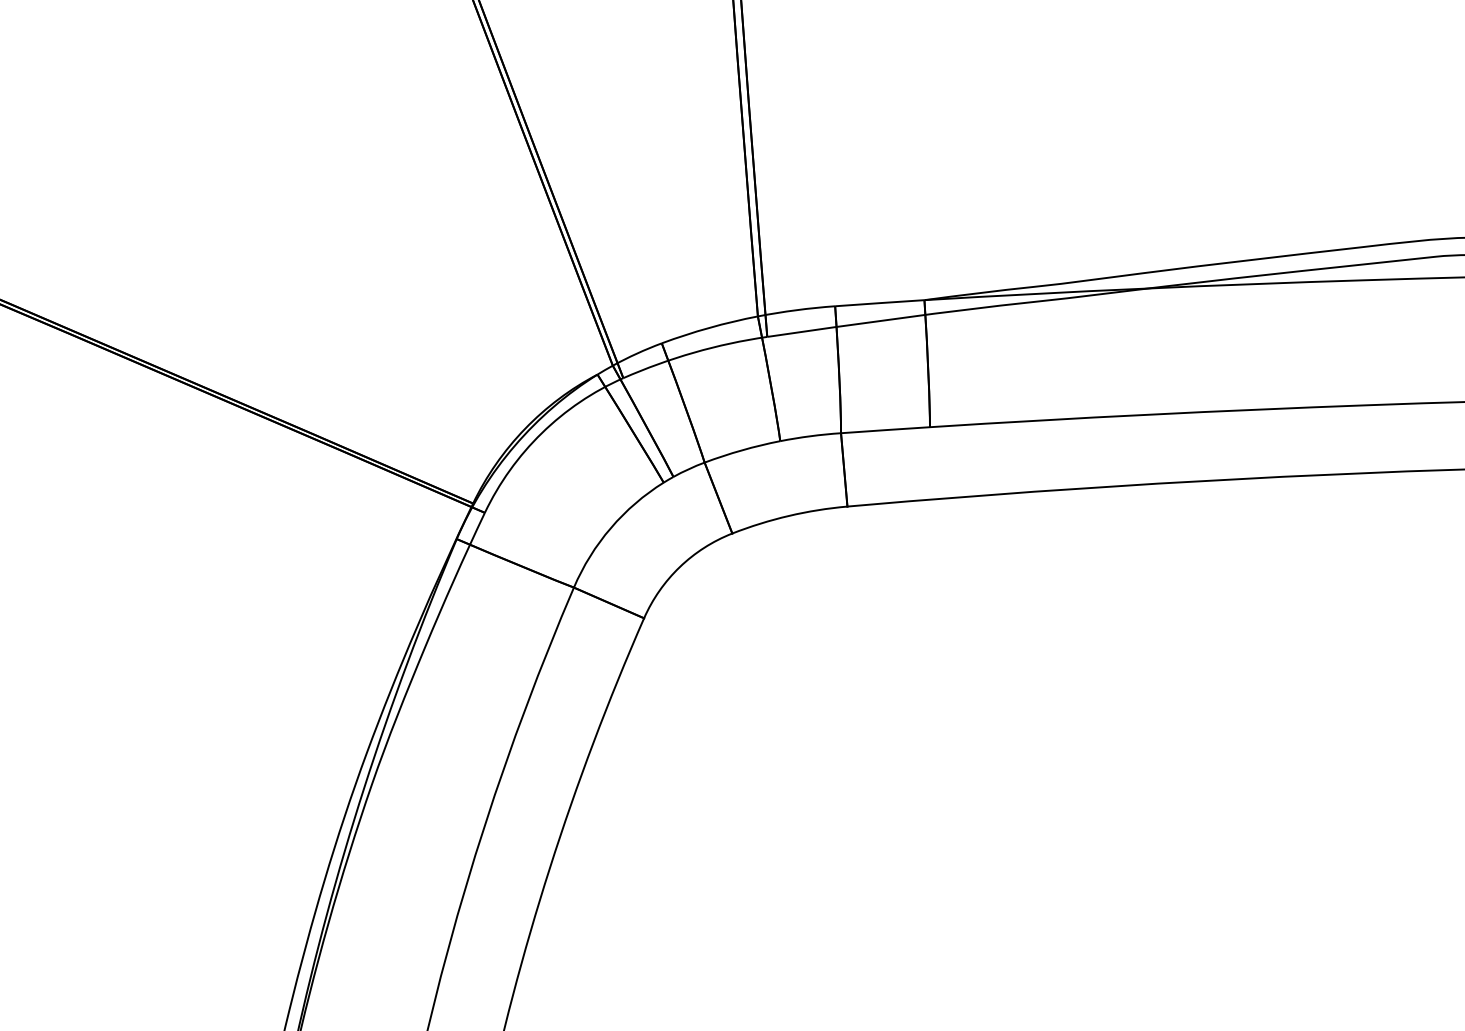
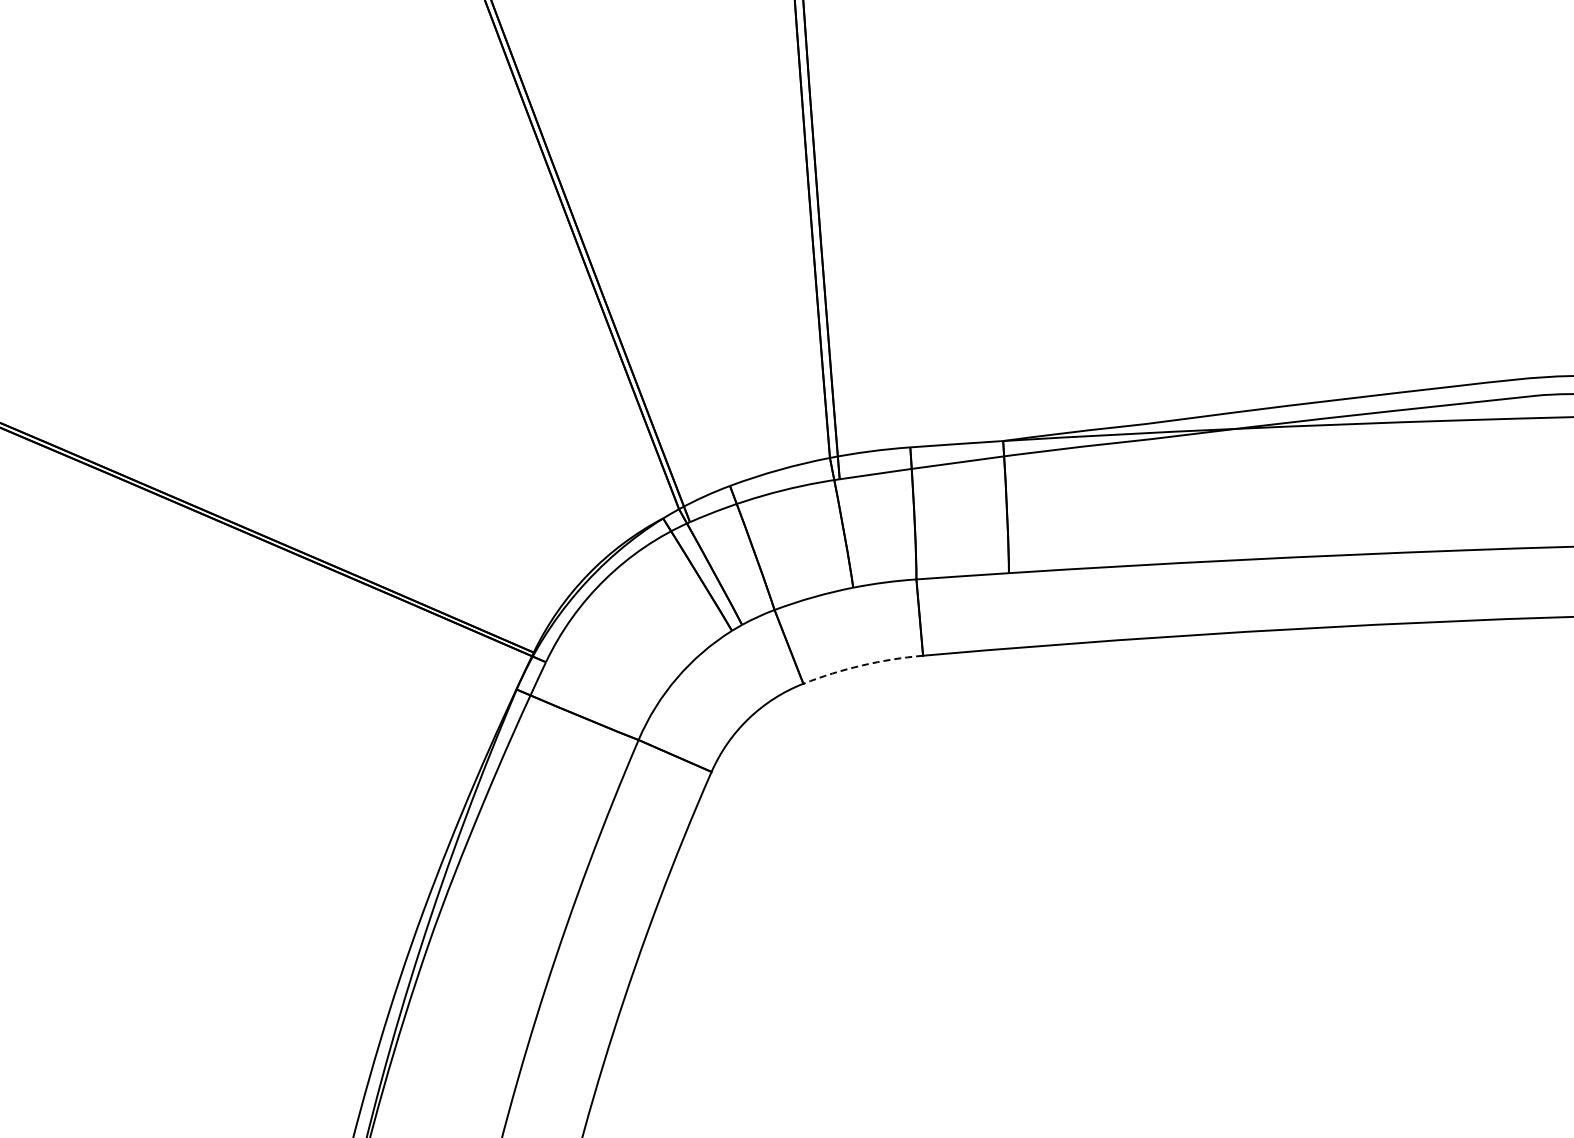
arc: (789, 515) -> (862, 665), solid -> dashed

